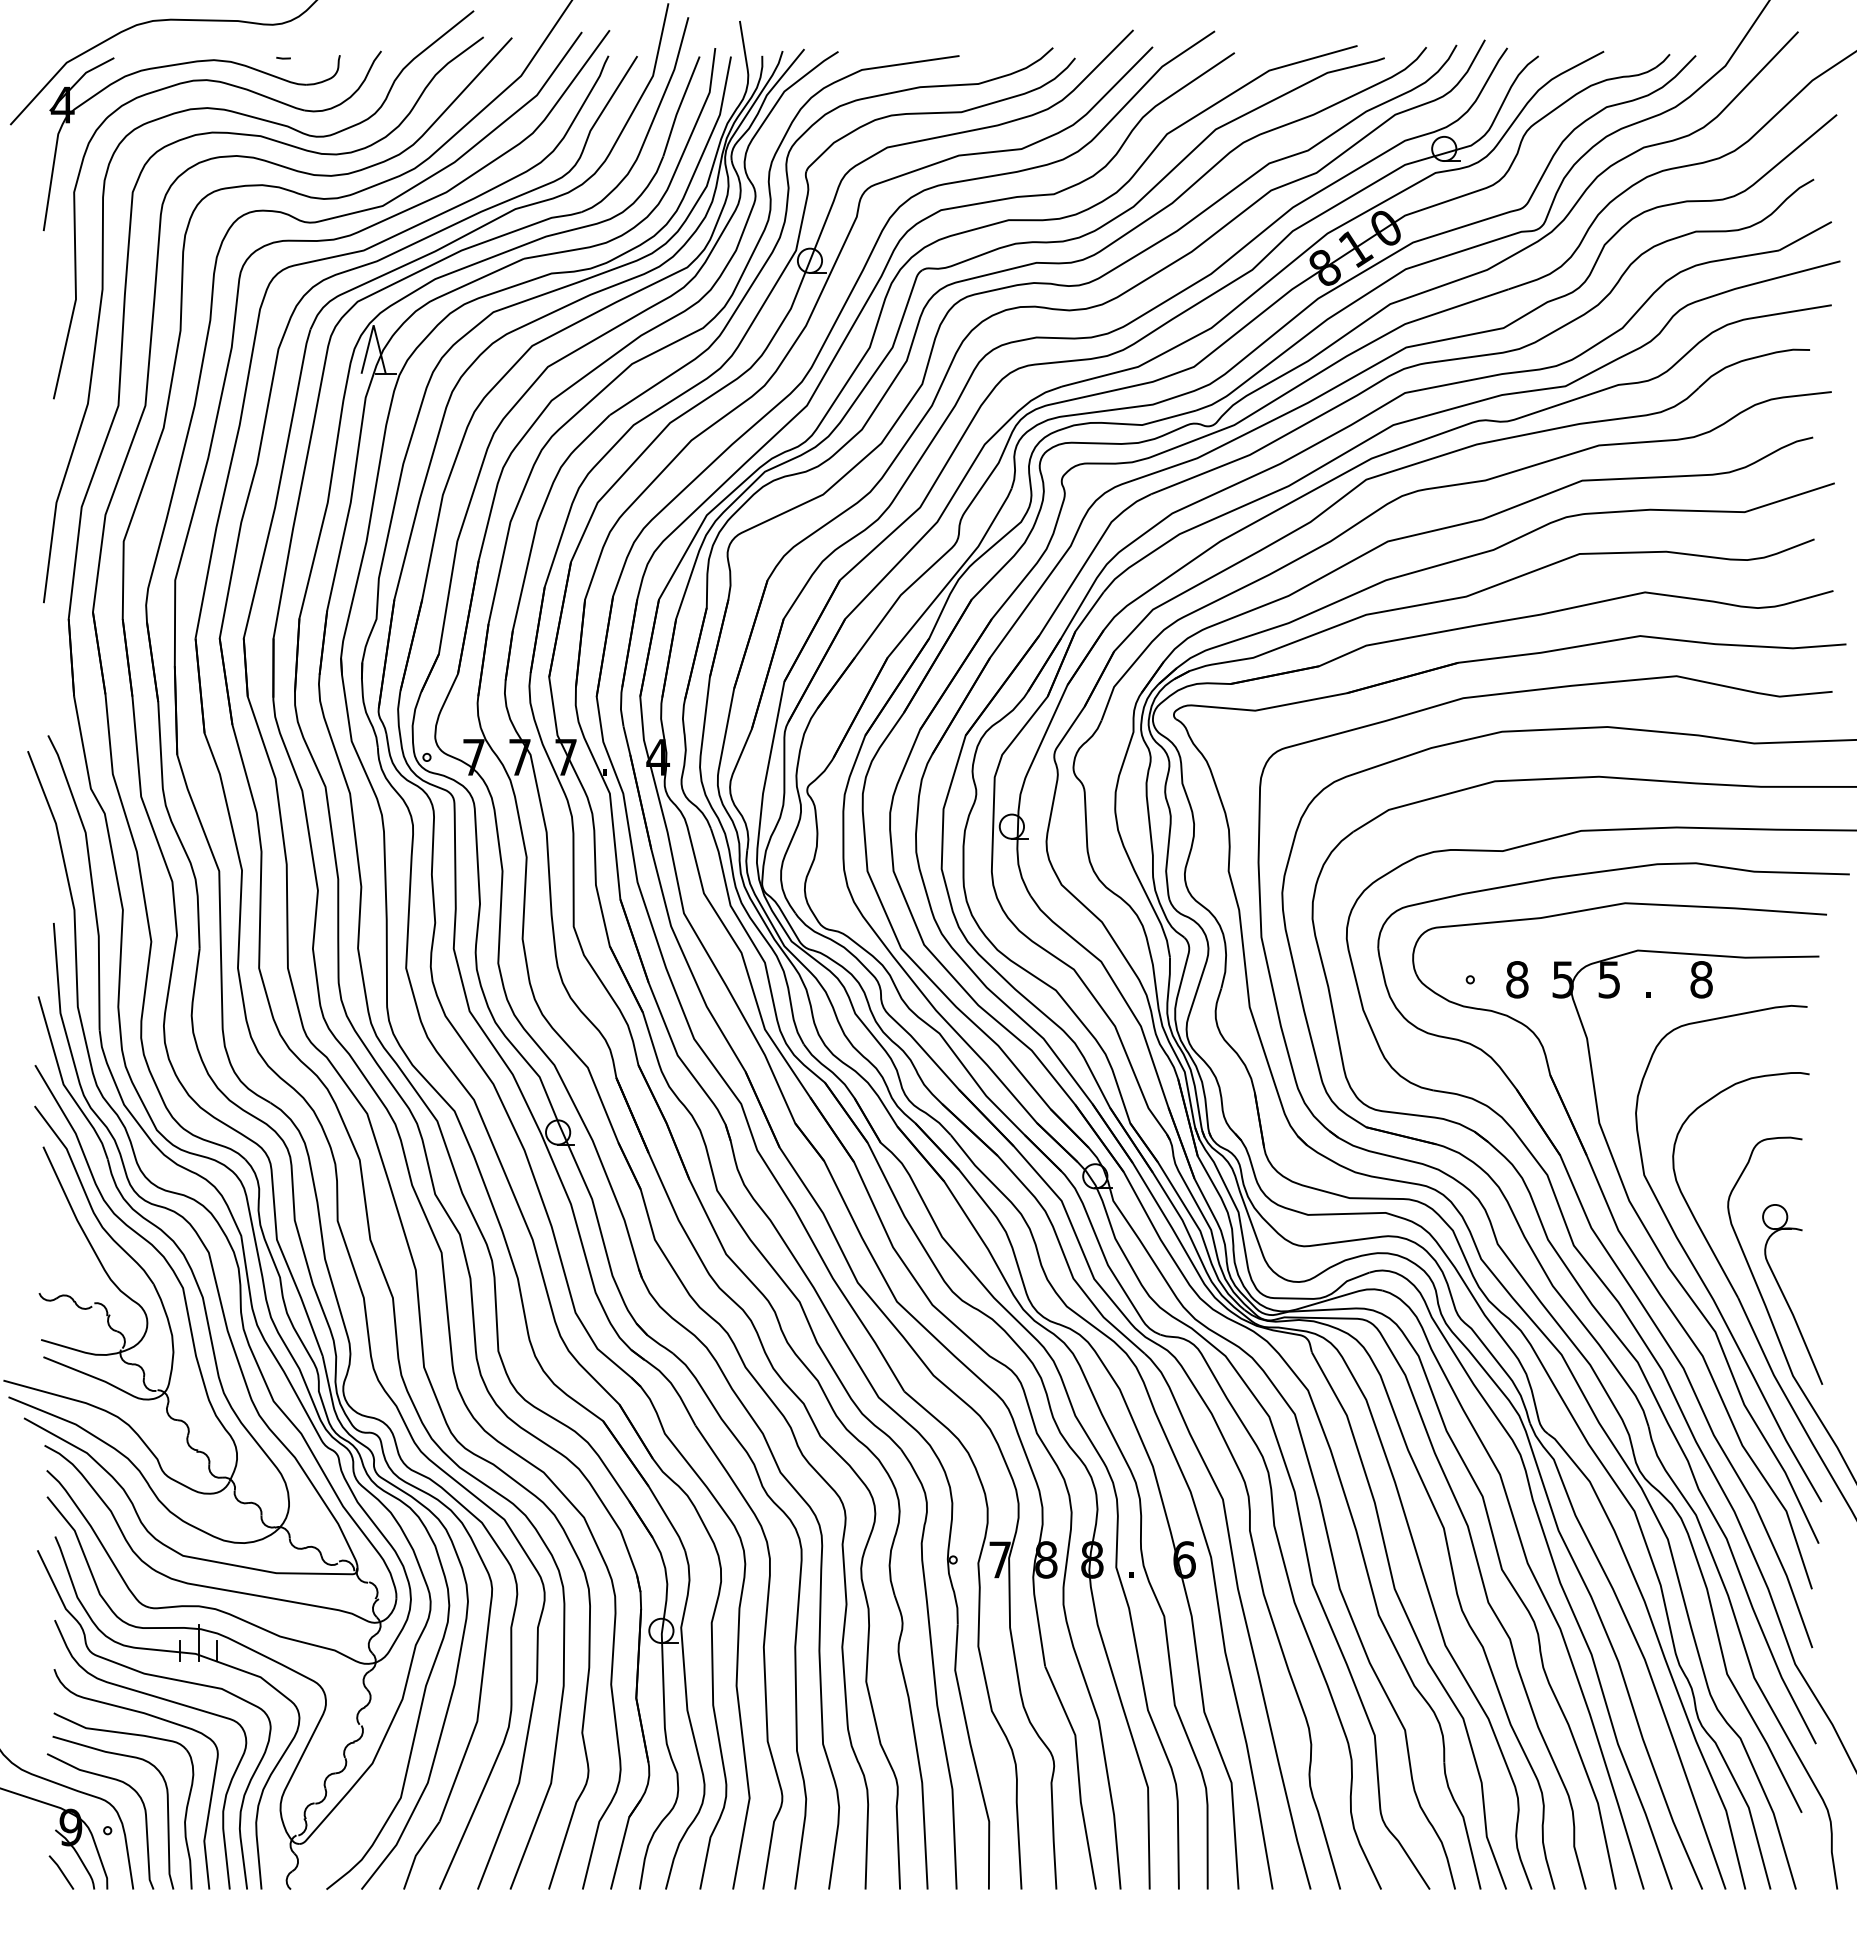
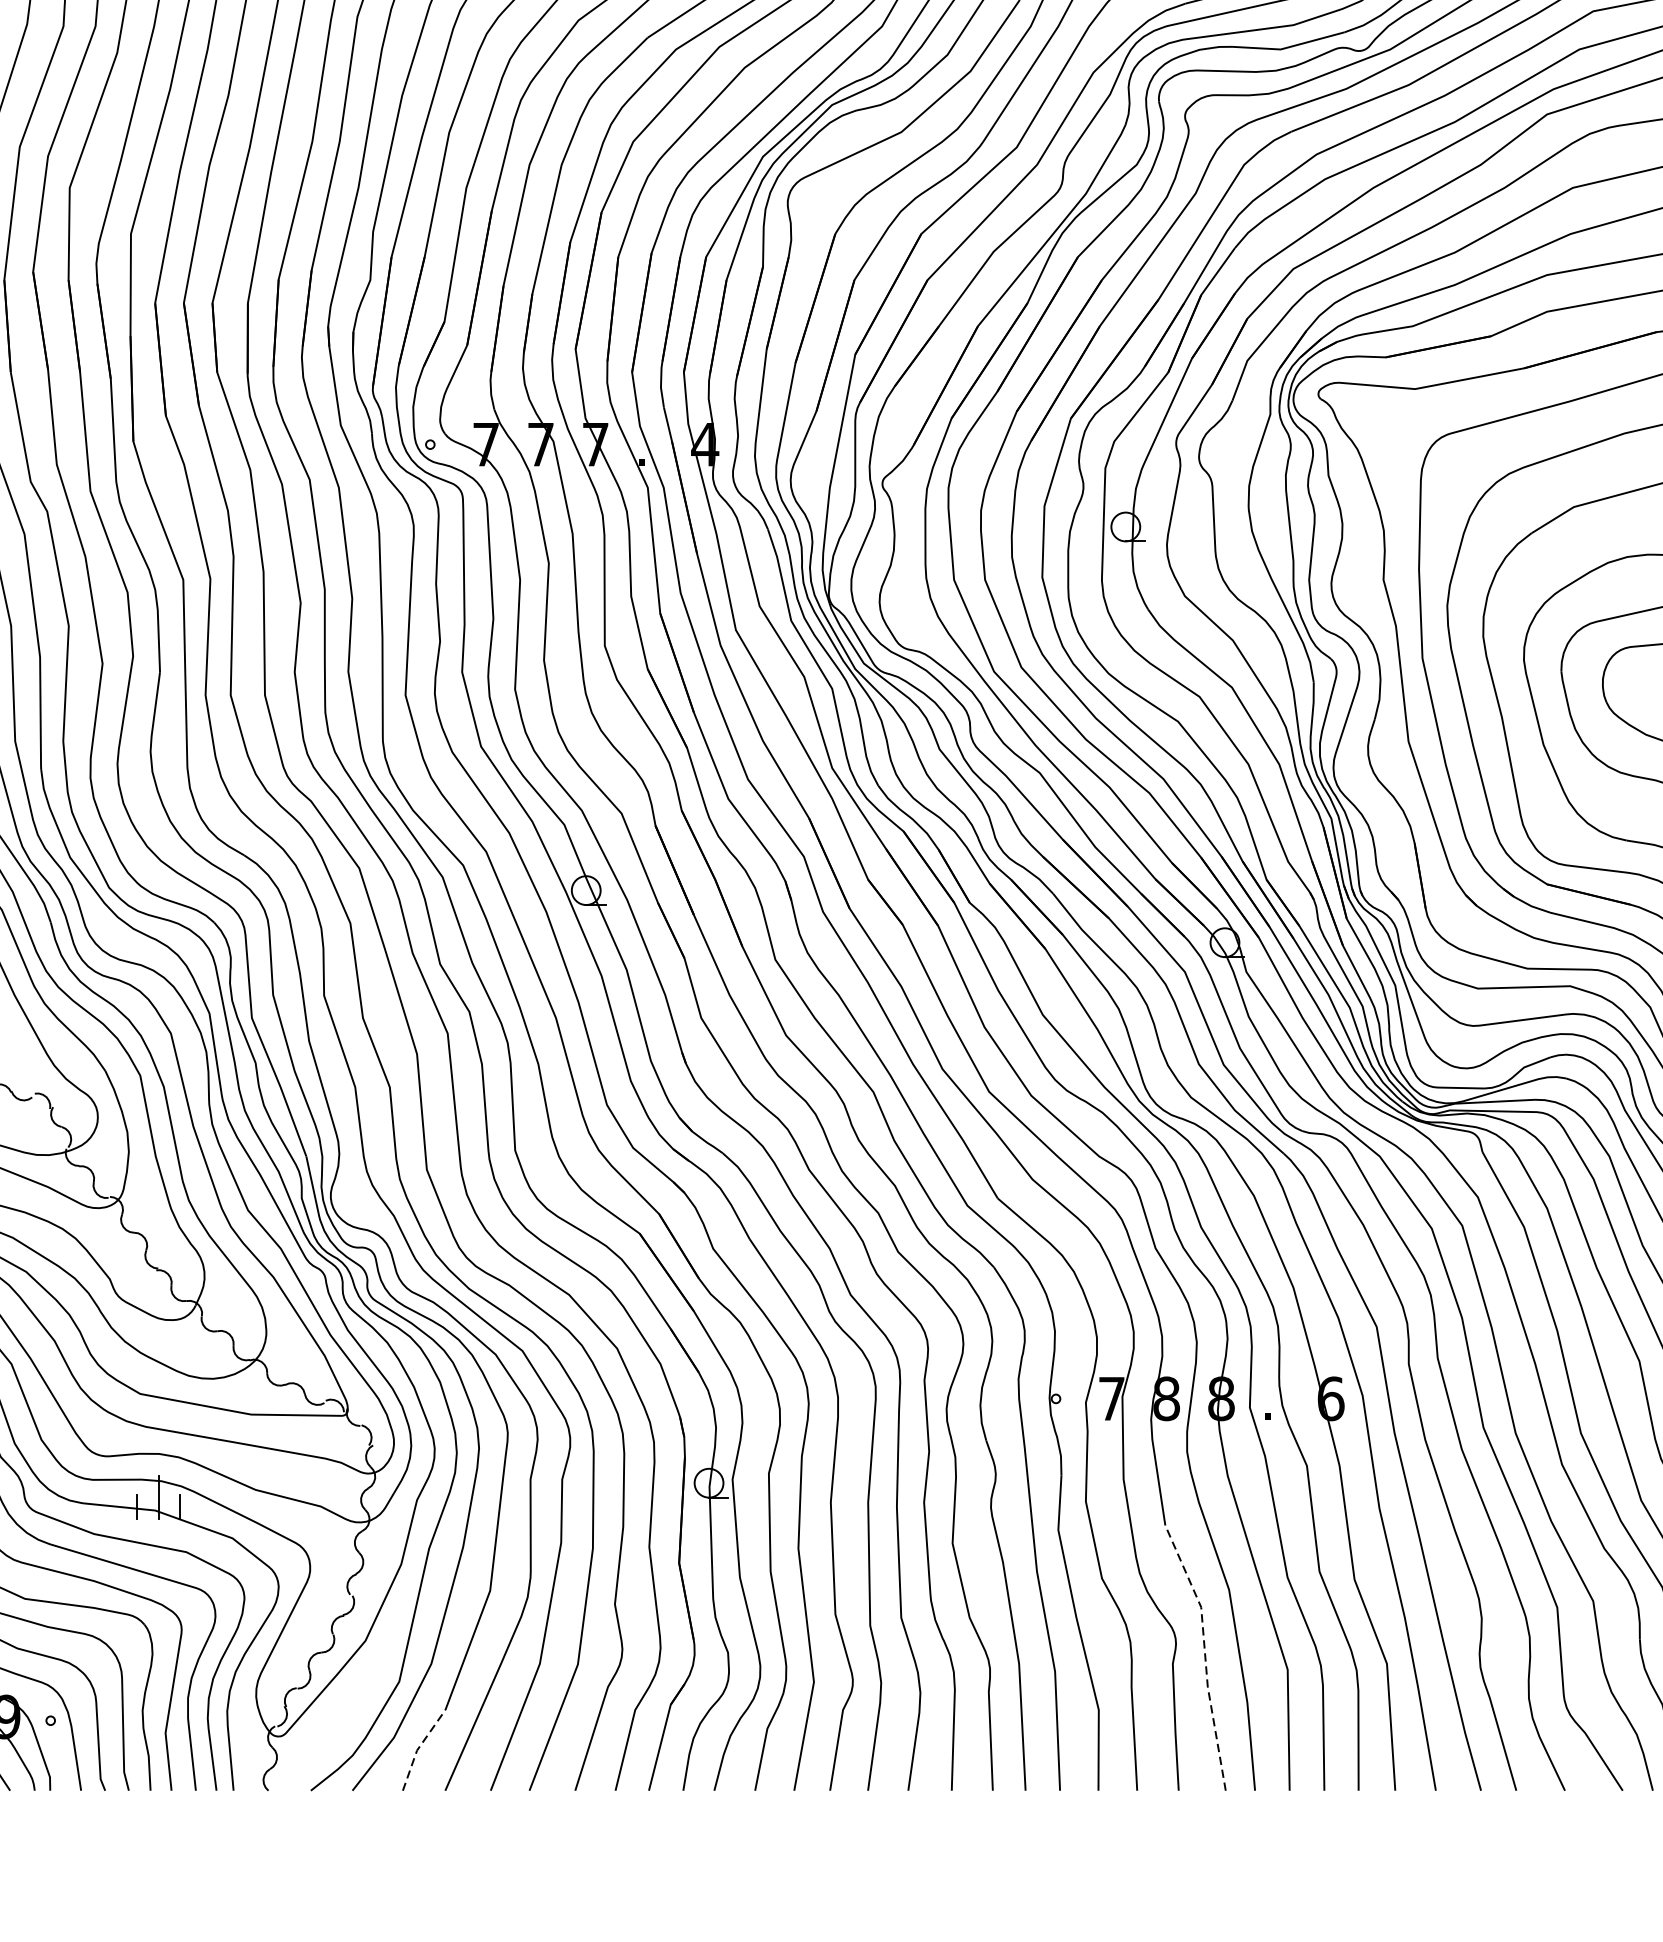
line: (1078, 1774) -> (1204, 1653), solid -> dashed
line: (417, 1853) -> (419, 1747), solid -> dashed

